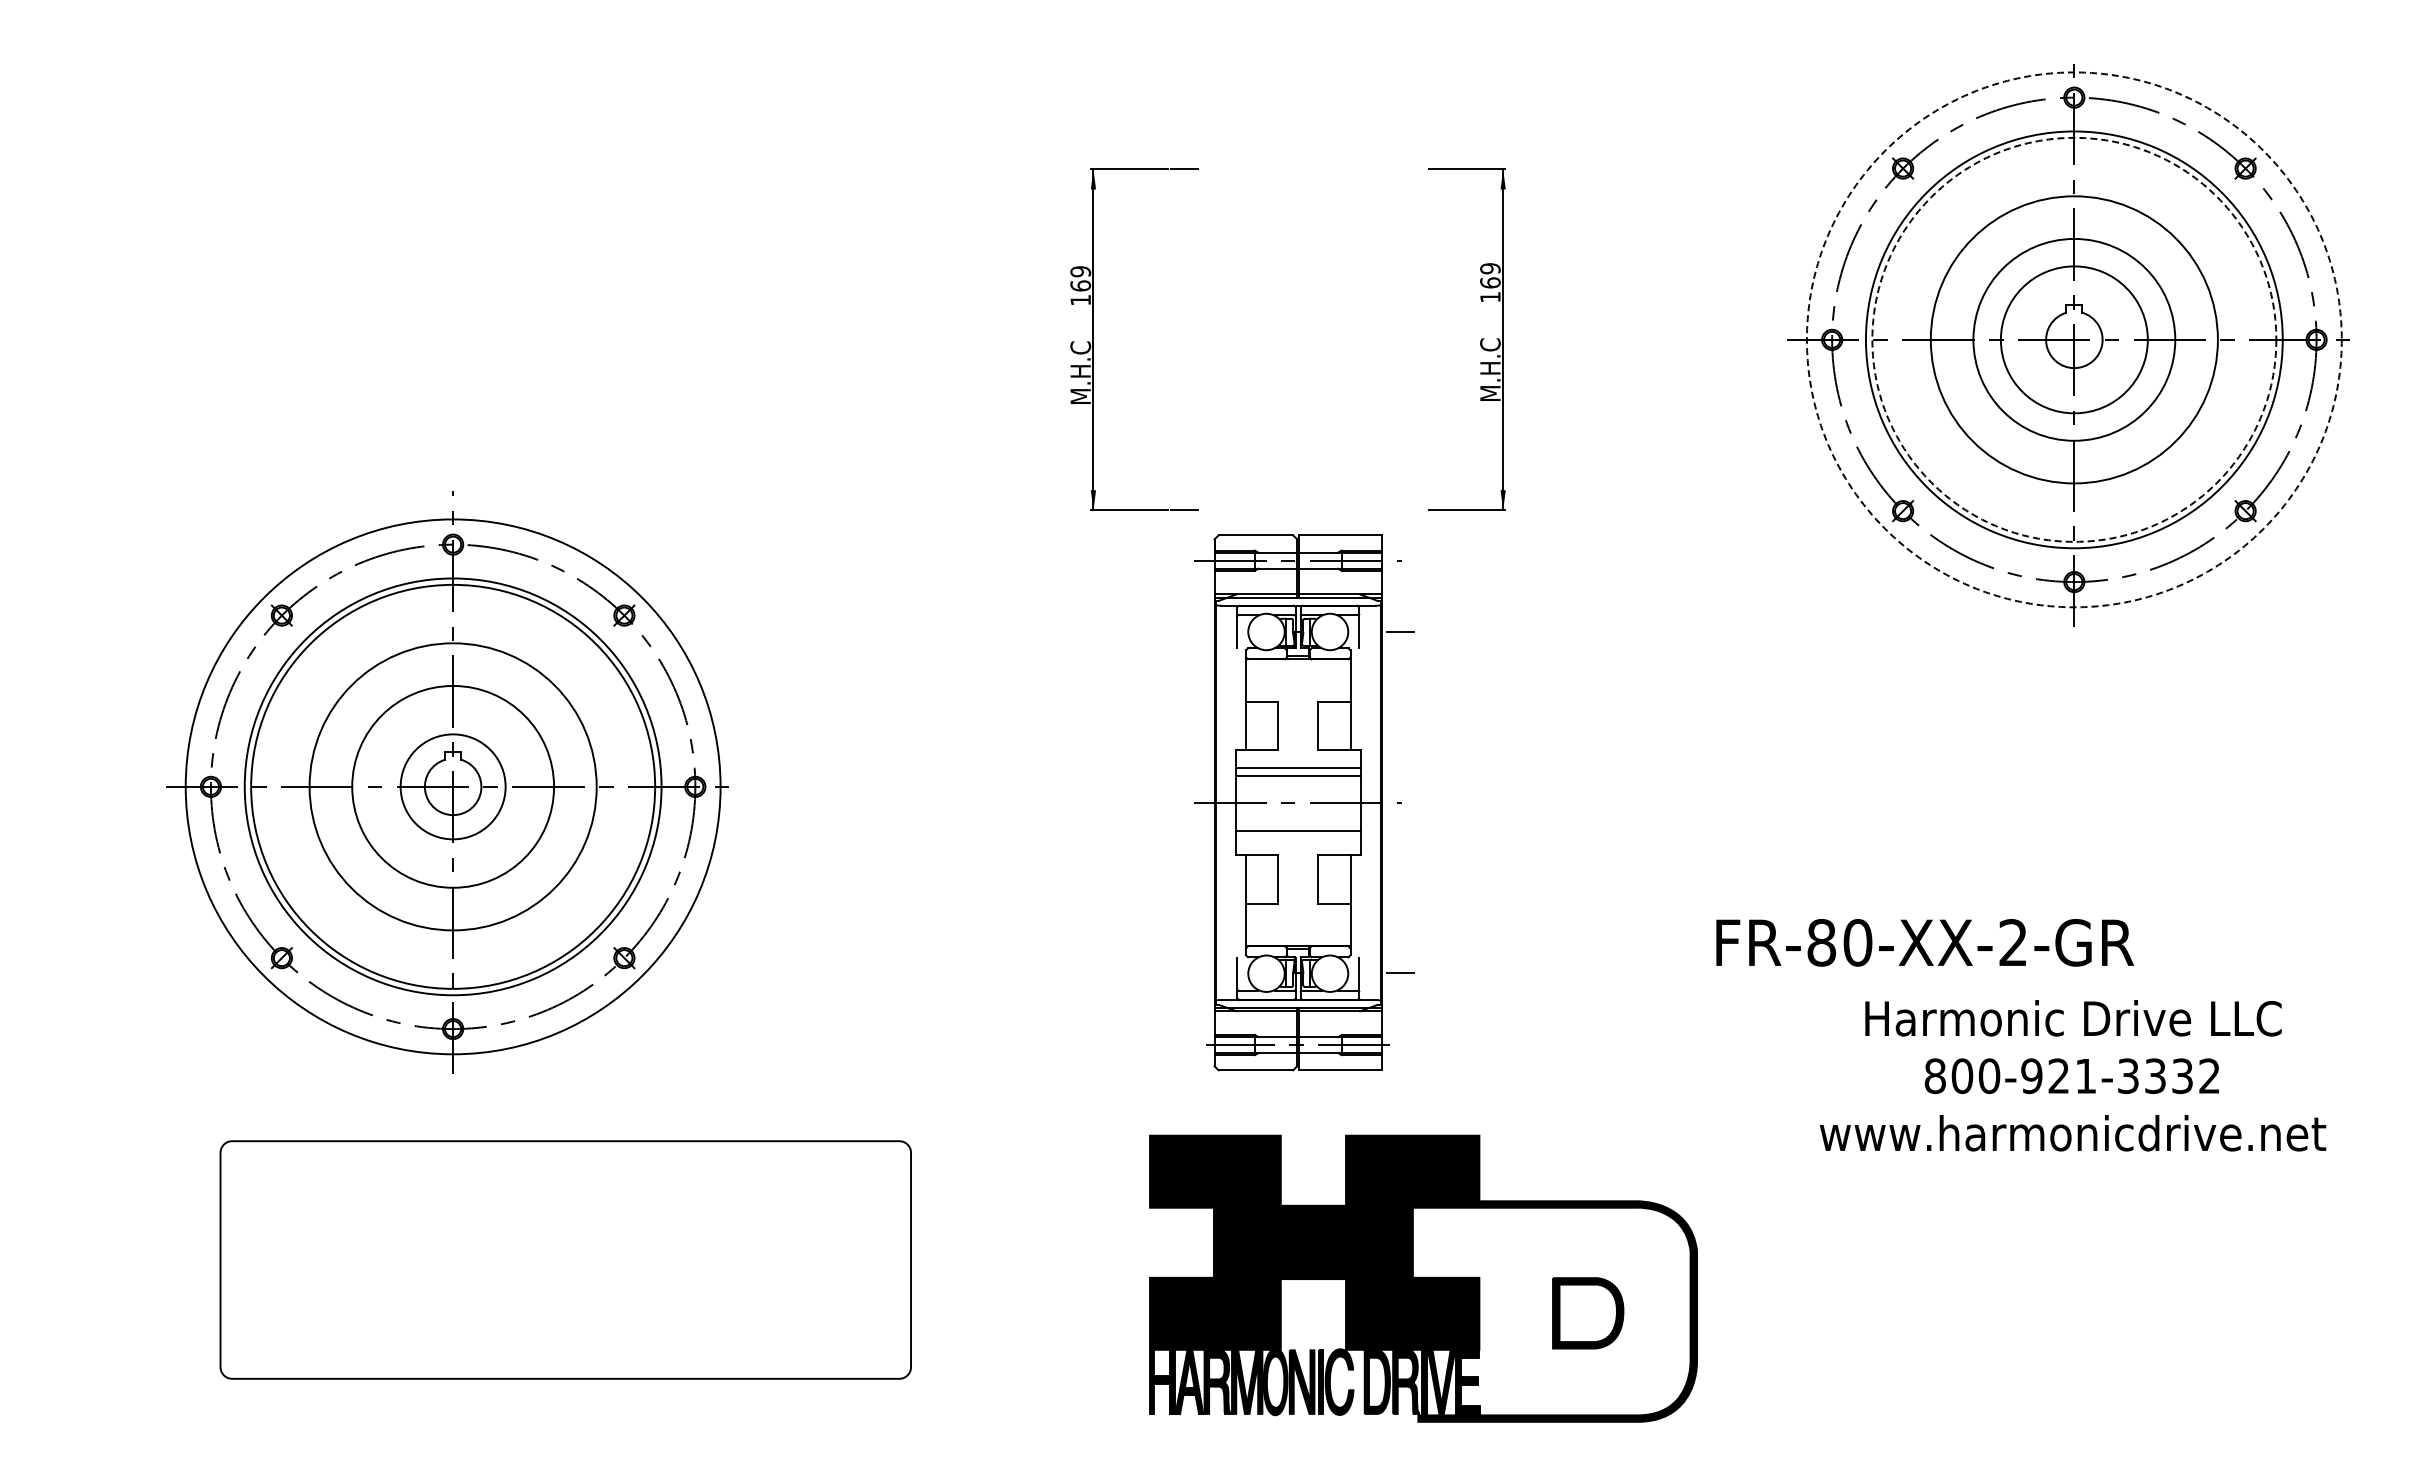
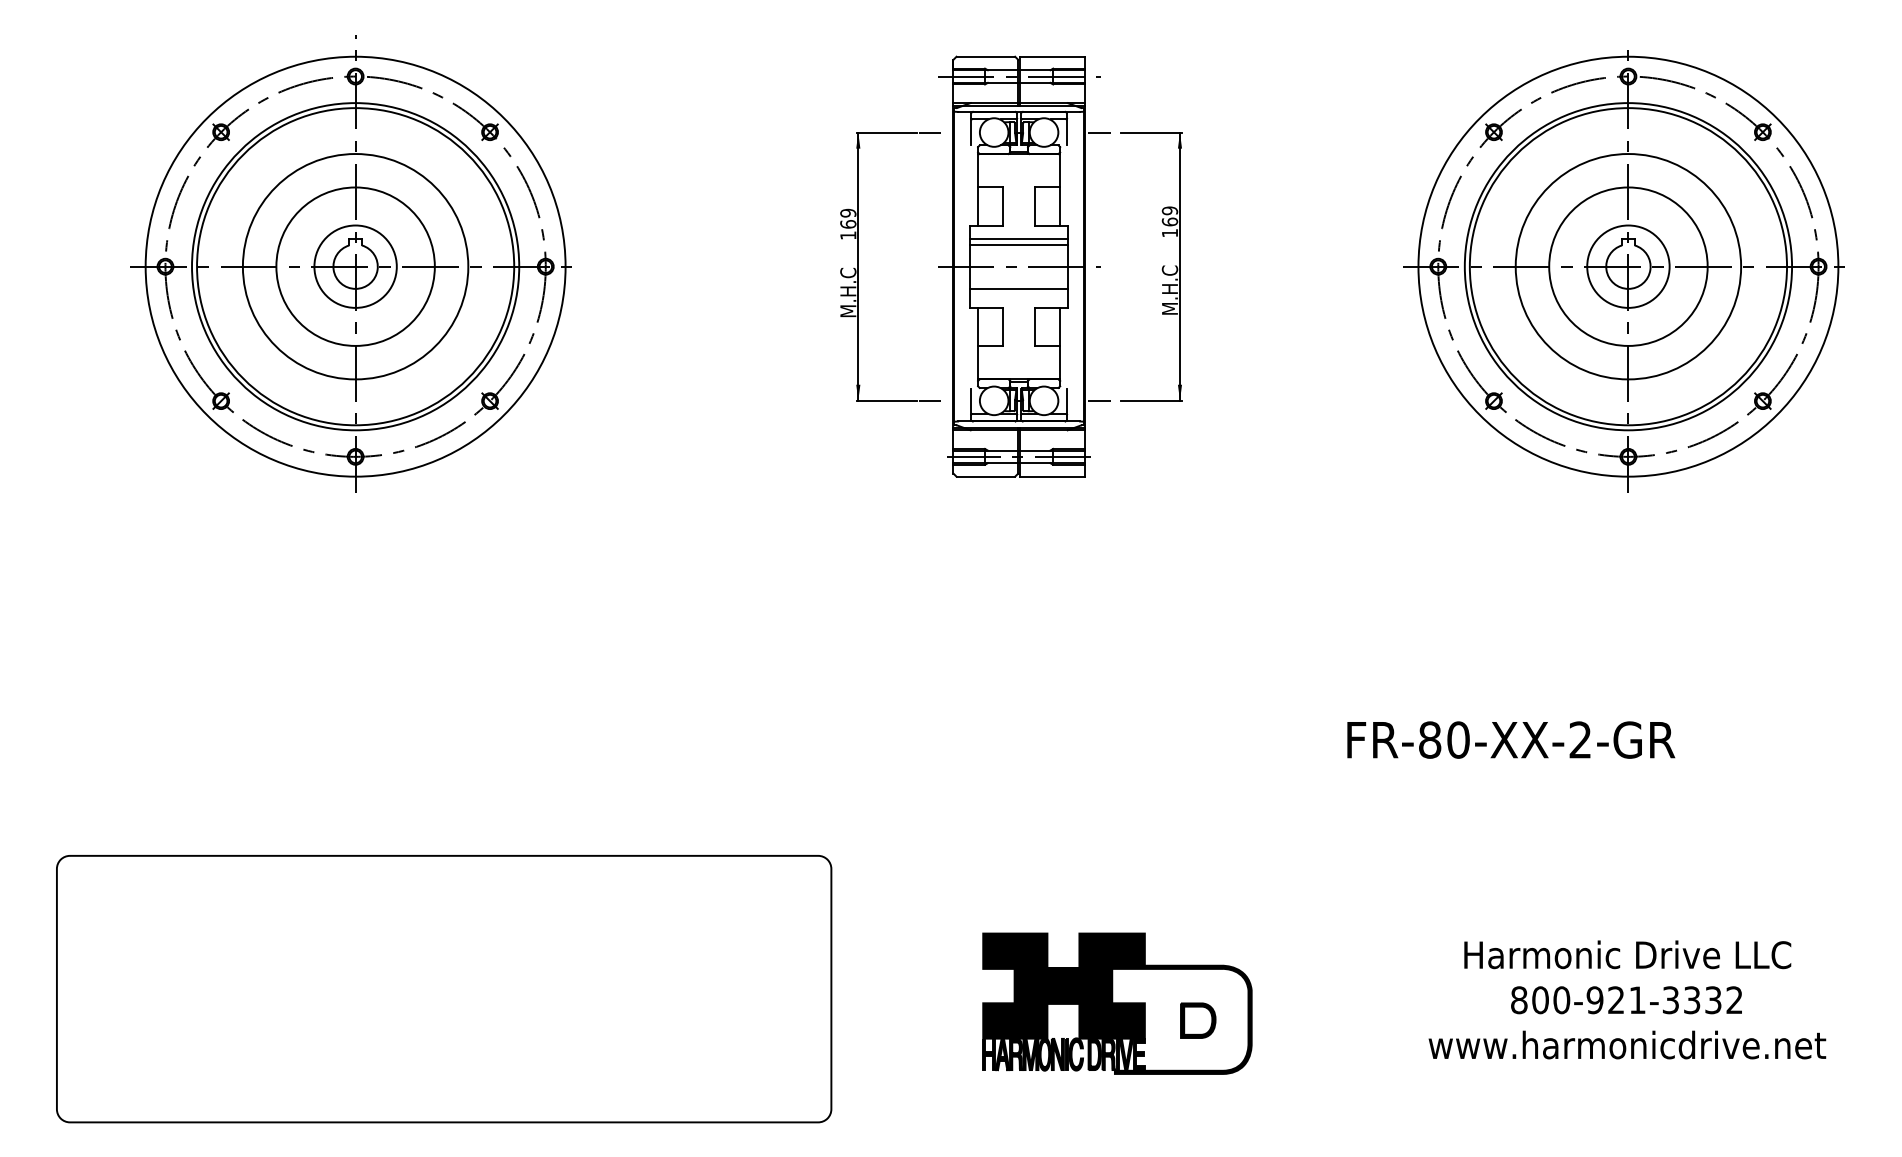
circle: (2073, 339) -> (1627, 266), dashed -> solid
circle: (2073, 339) -> (1627, 266), size x0.71
circle: (2074, 339) -> (1628, 266), dashed -> solid
part: (447, 782) -> (351, 263), moved
part: (1304, 802) -> (1024, 266), moved
part: (2067, 1072) -> (1623, 997), moved
part: (565, 1259) -> (443, 988), size x1.43
part: (1423, 1278) -> (1117, 1003), size x0.62

